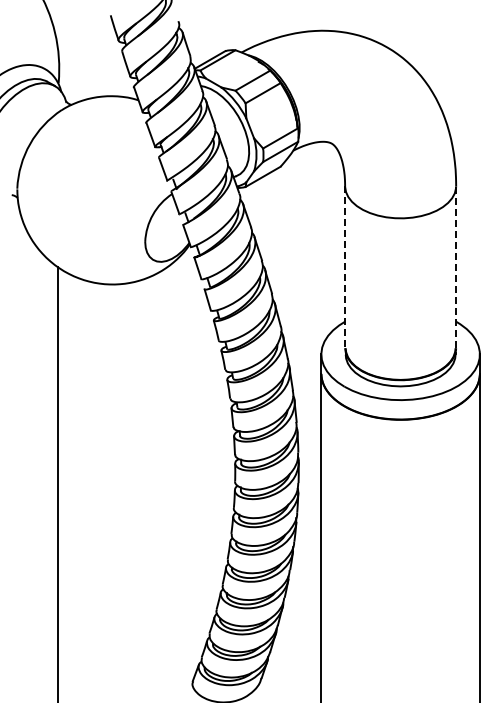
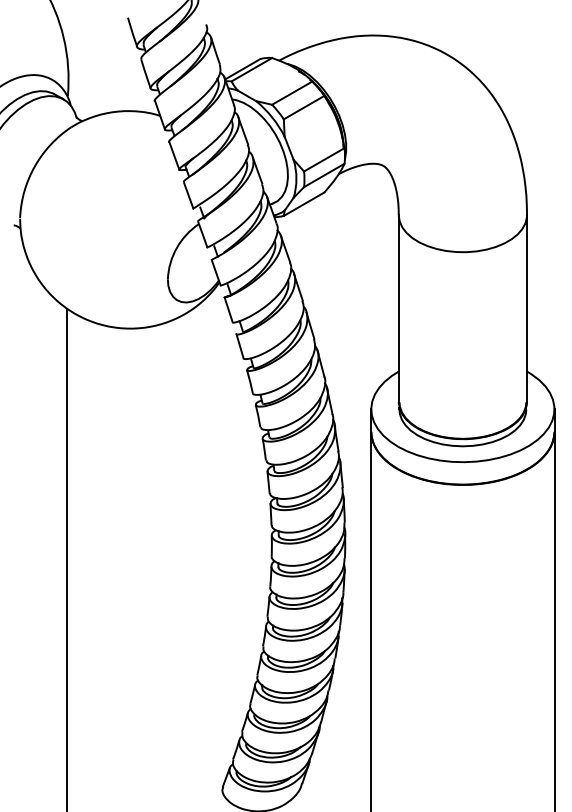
line: (345, 267) -> (399, 308), dashed -> solid
line: (456, 267) -> (527, 308), dashed -> solid

